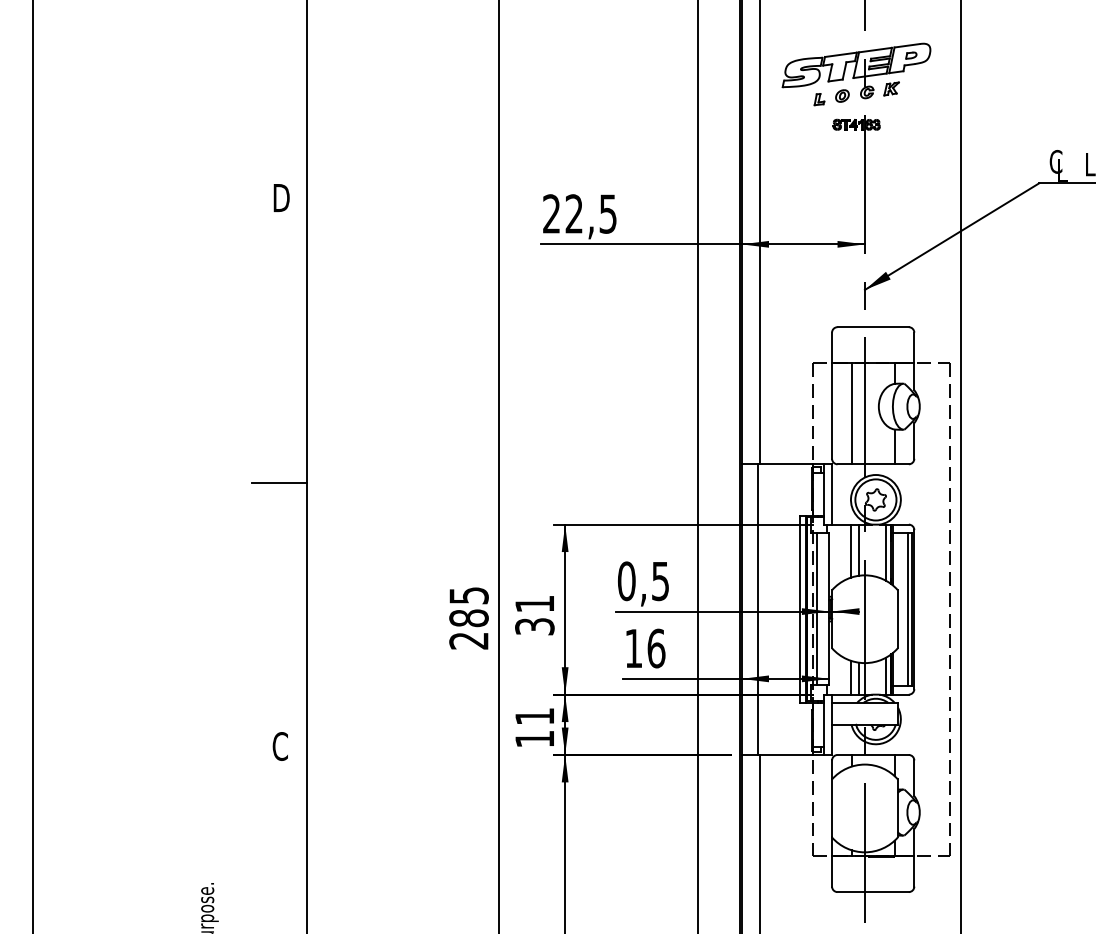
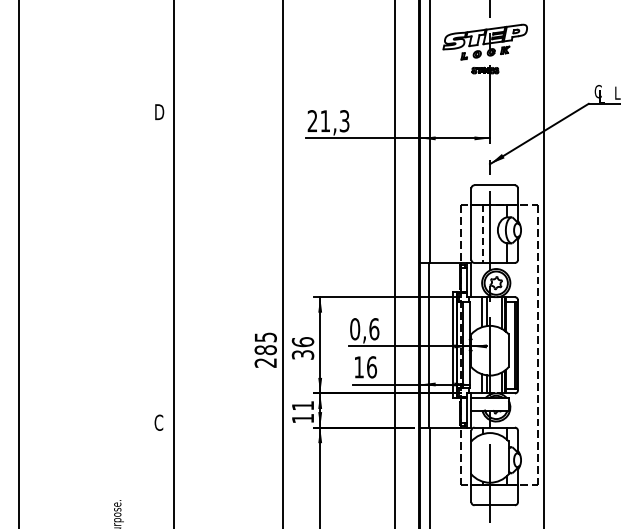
text: (590, 212) -> (334, 120), 22,5 -> 21,3
line: (851, 414) -> (482, 234), solid -> dashed
line: (277, 482) -> (157, 273), removed
text: (660, 581) -> (374, 329), 0,5 -> 0,6
text: (533, 604) -> (302, 342), 31 -> 36

